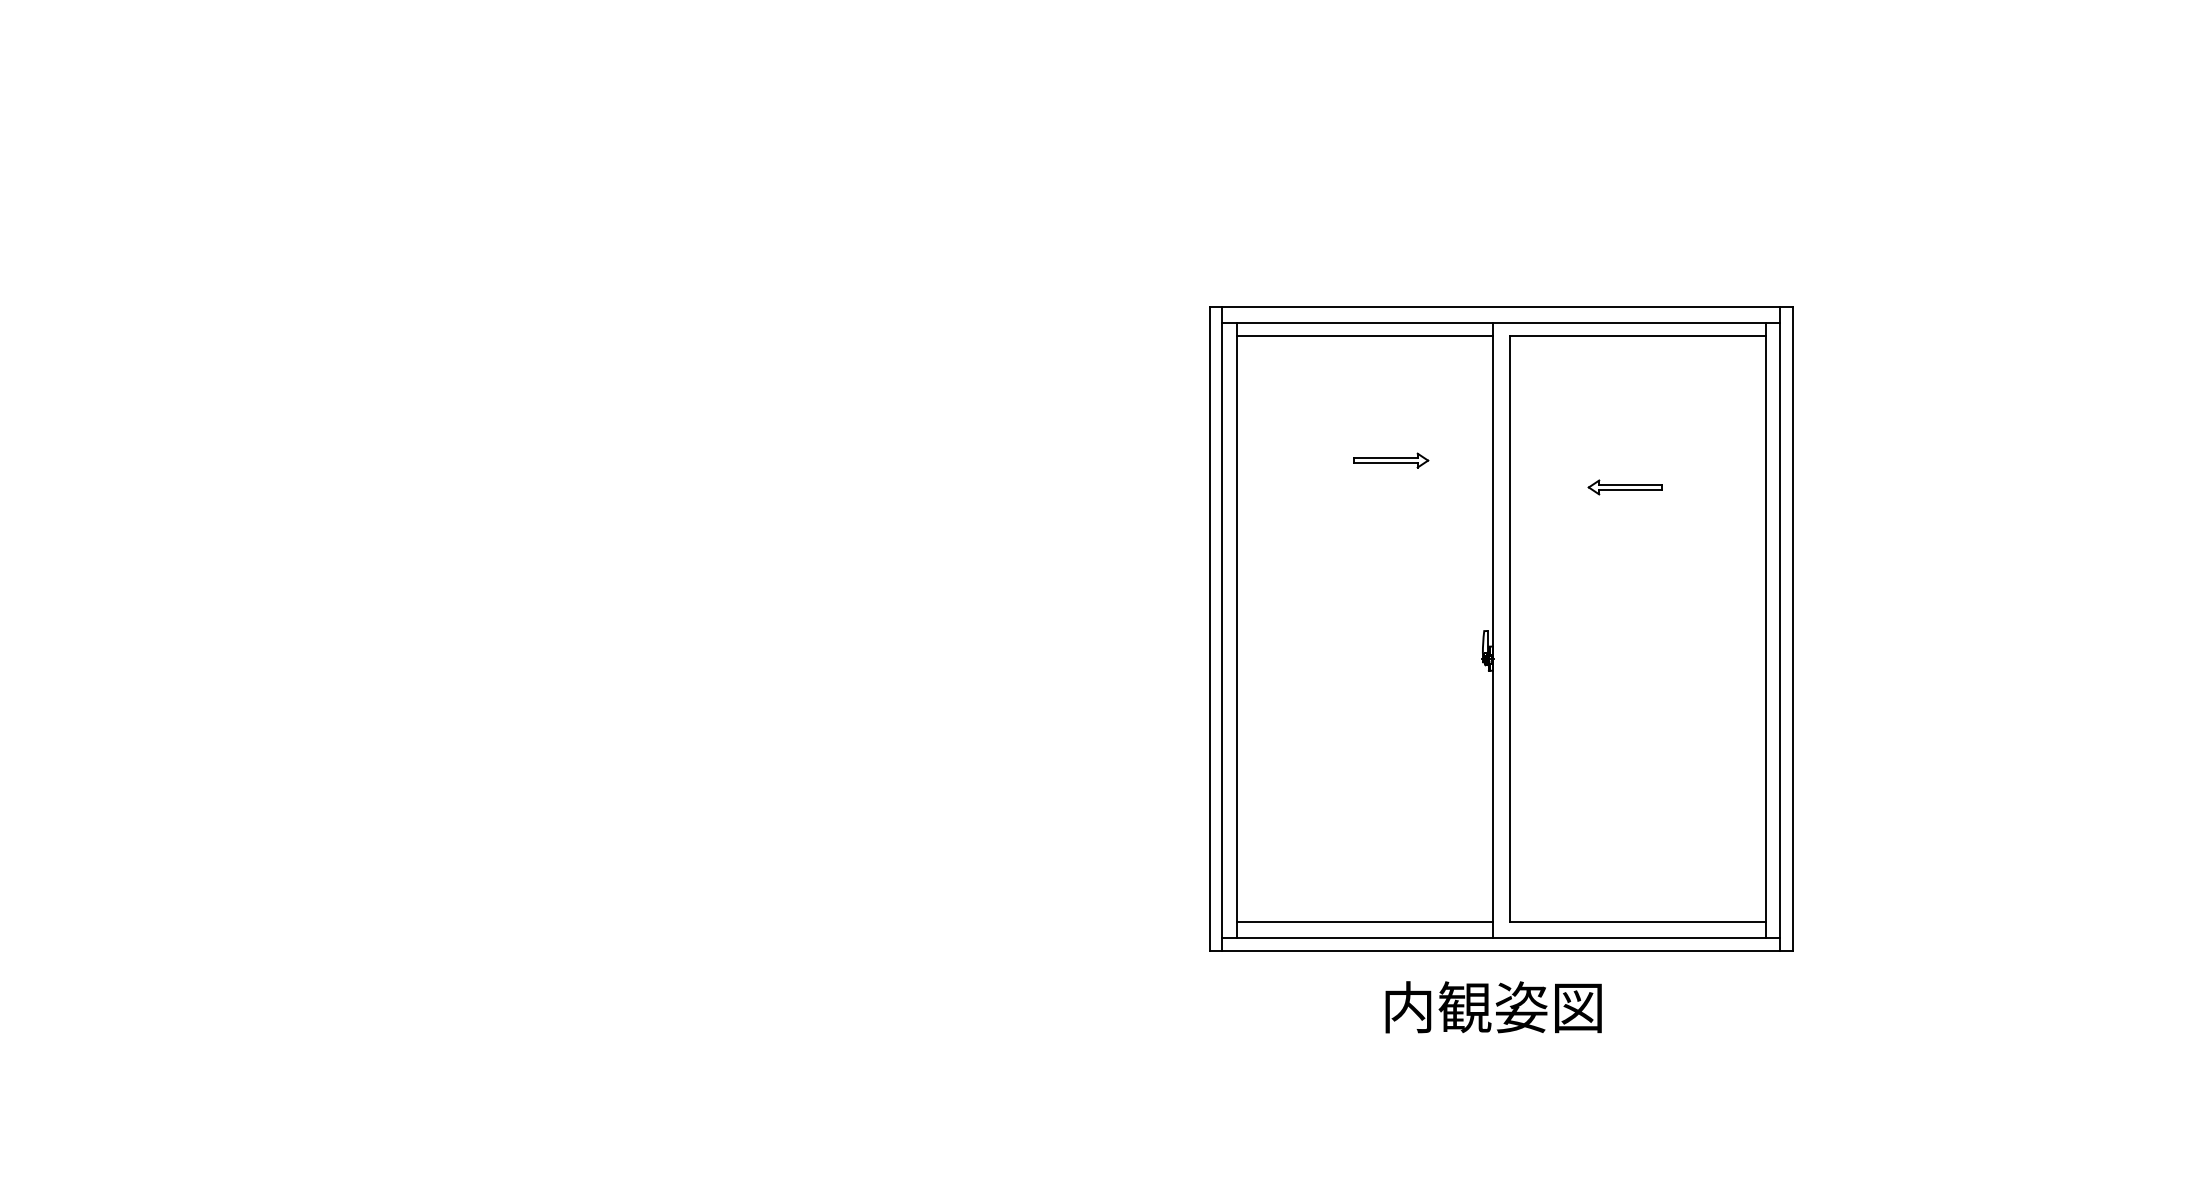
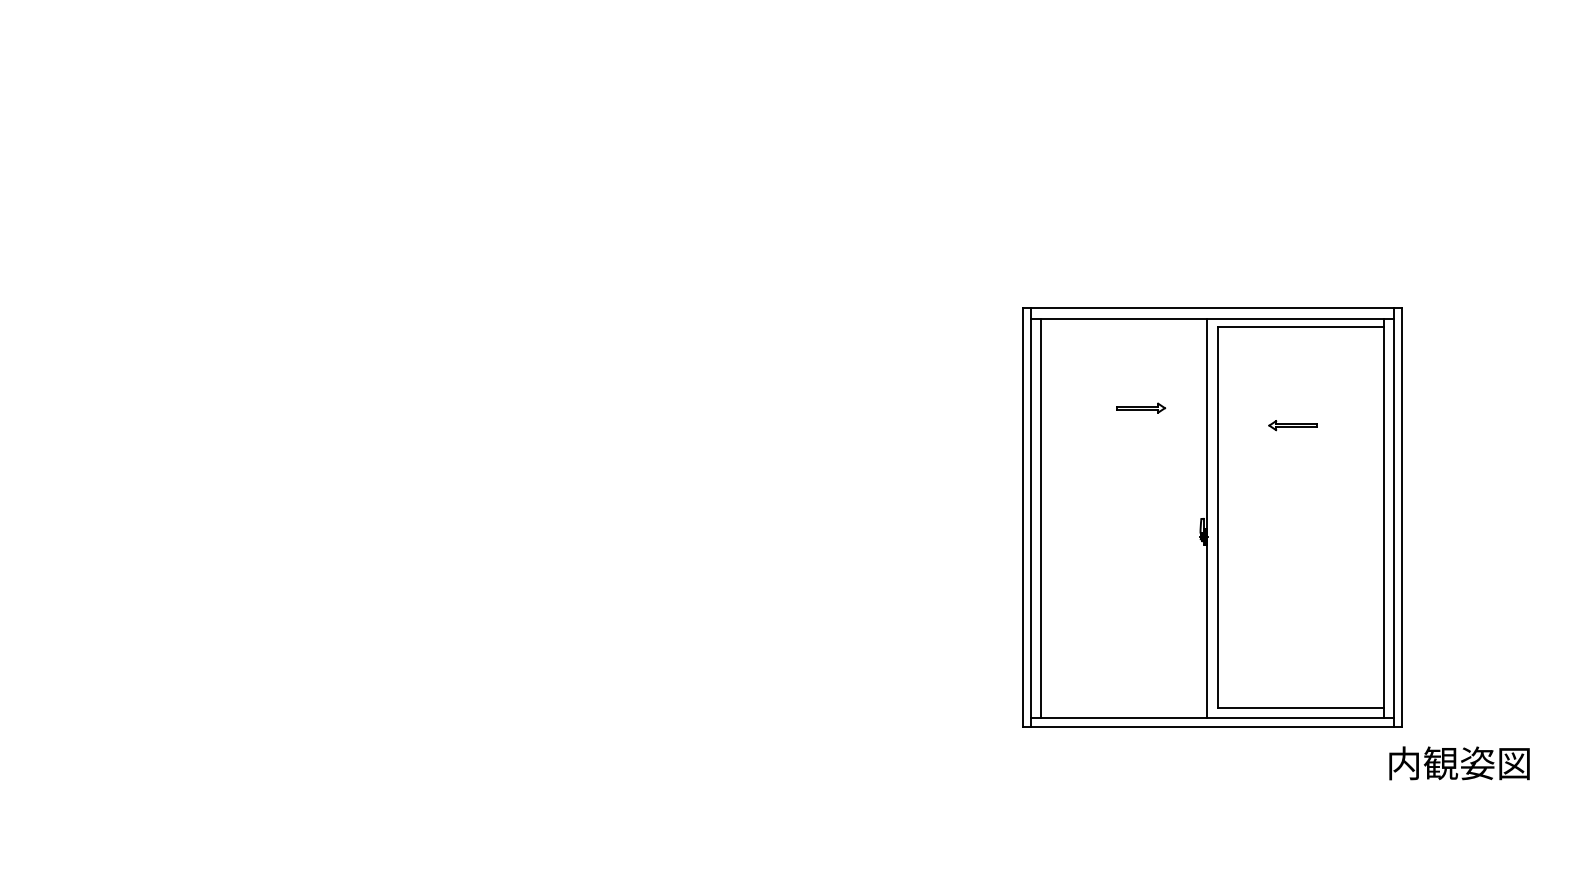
line: (1364, 336) -> (1123, 327), removed
line: (1364, 921) -> (1123, 707), removed
text: (1493, 1007) -> (1459, 763), moved

